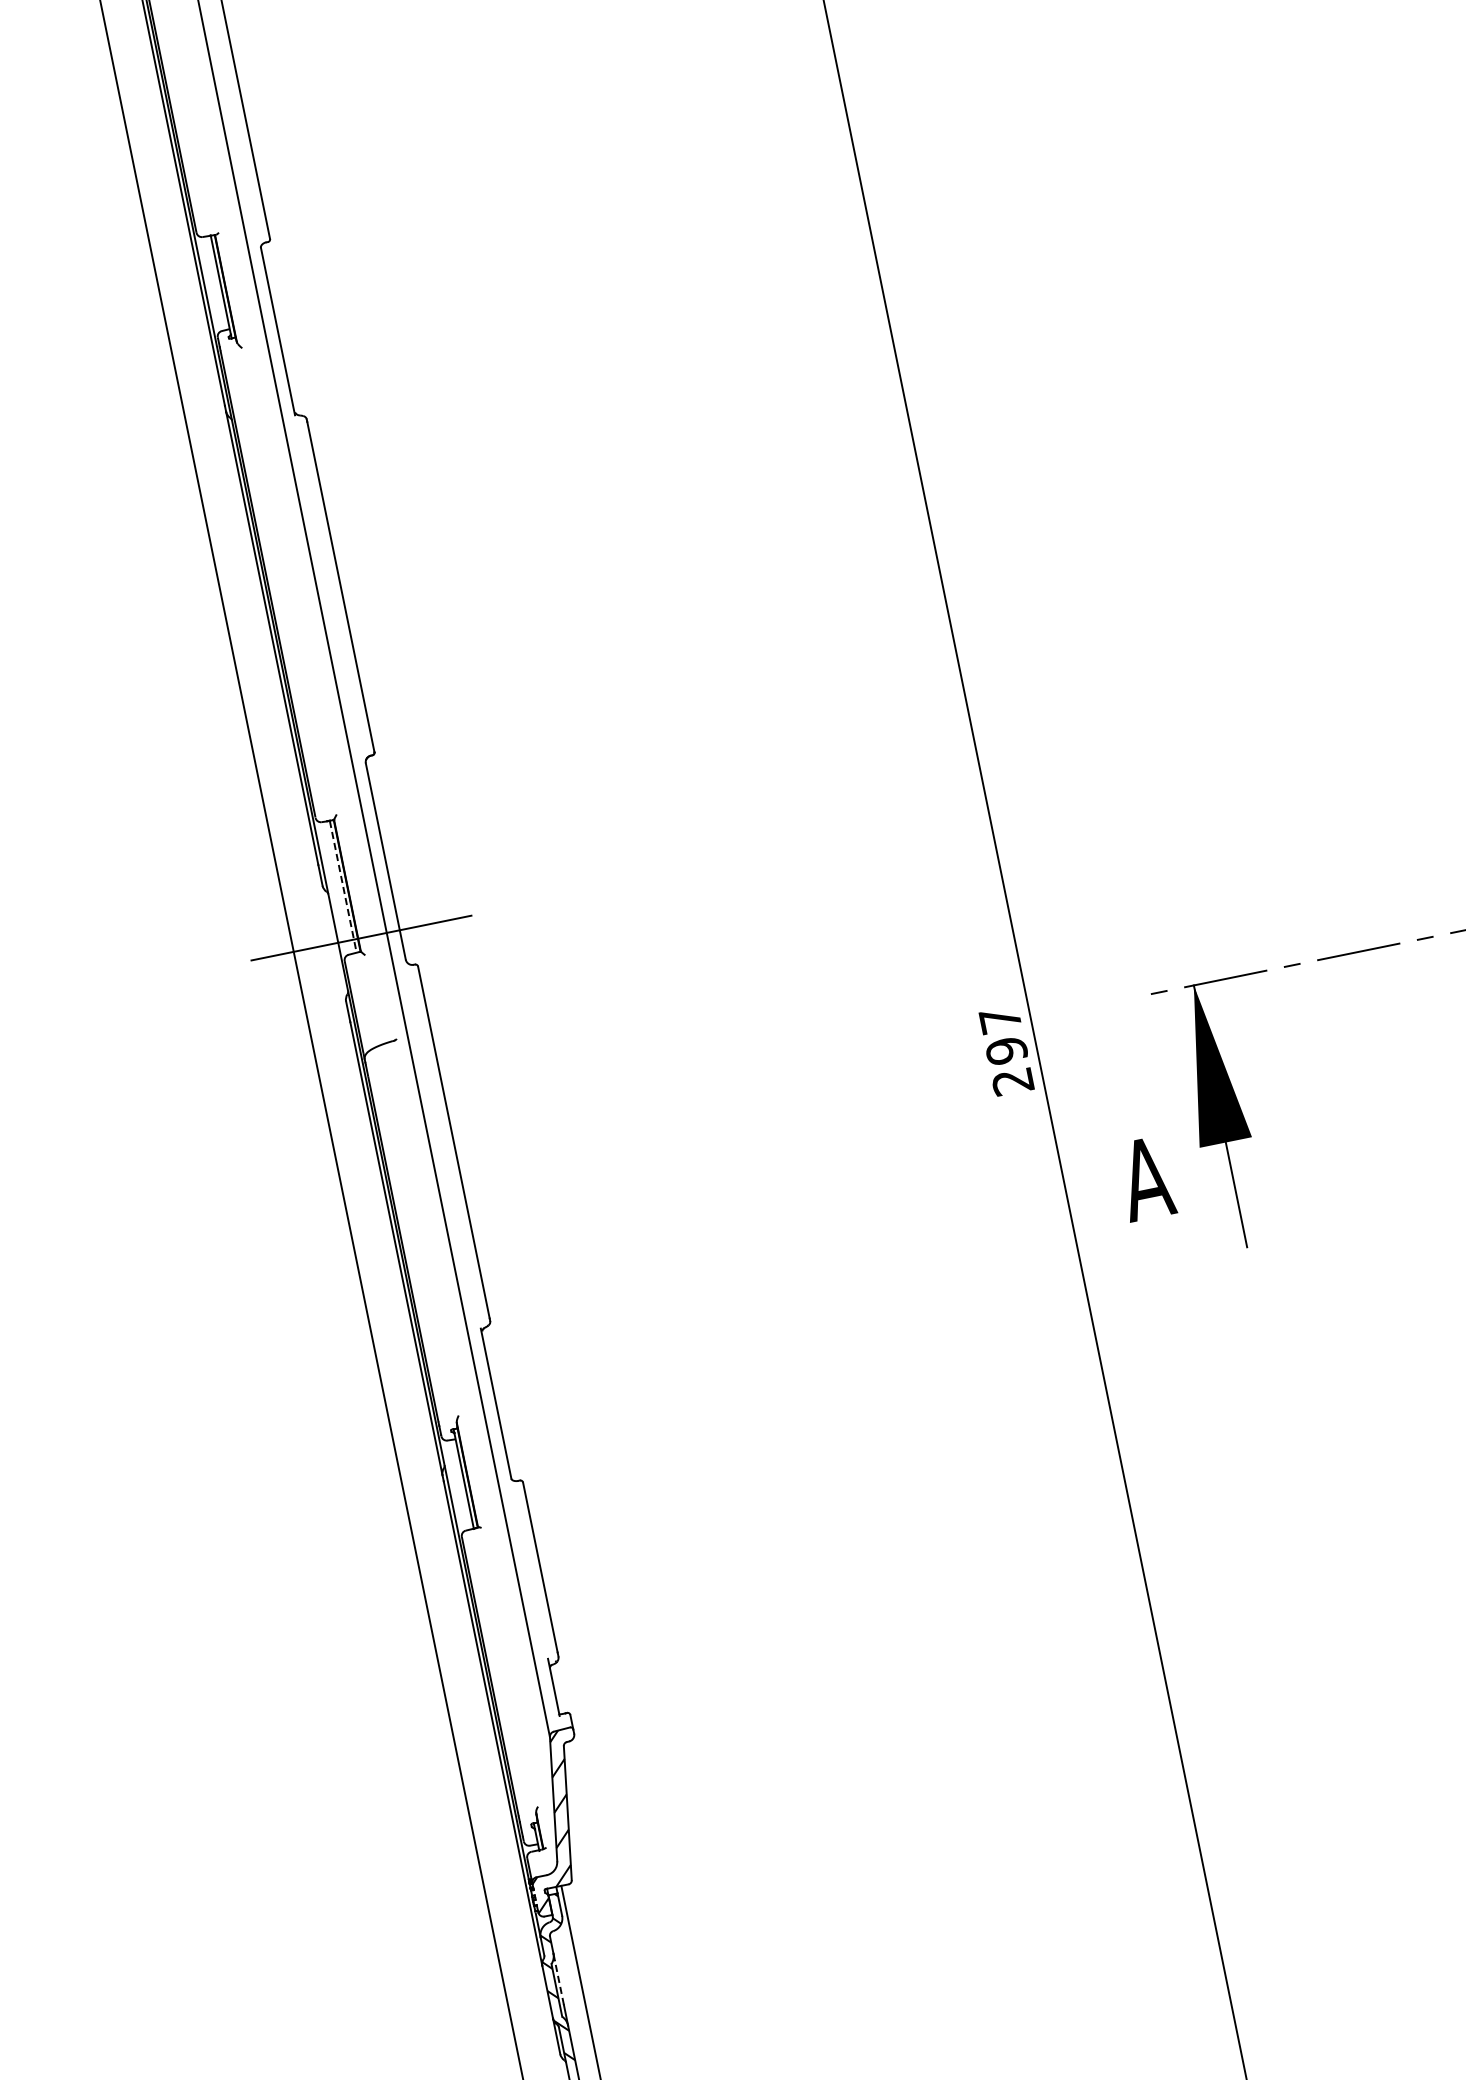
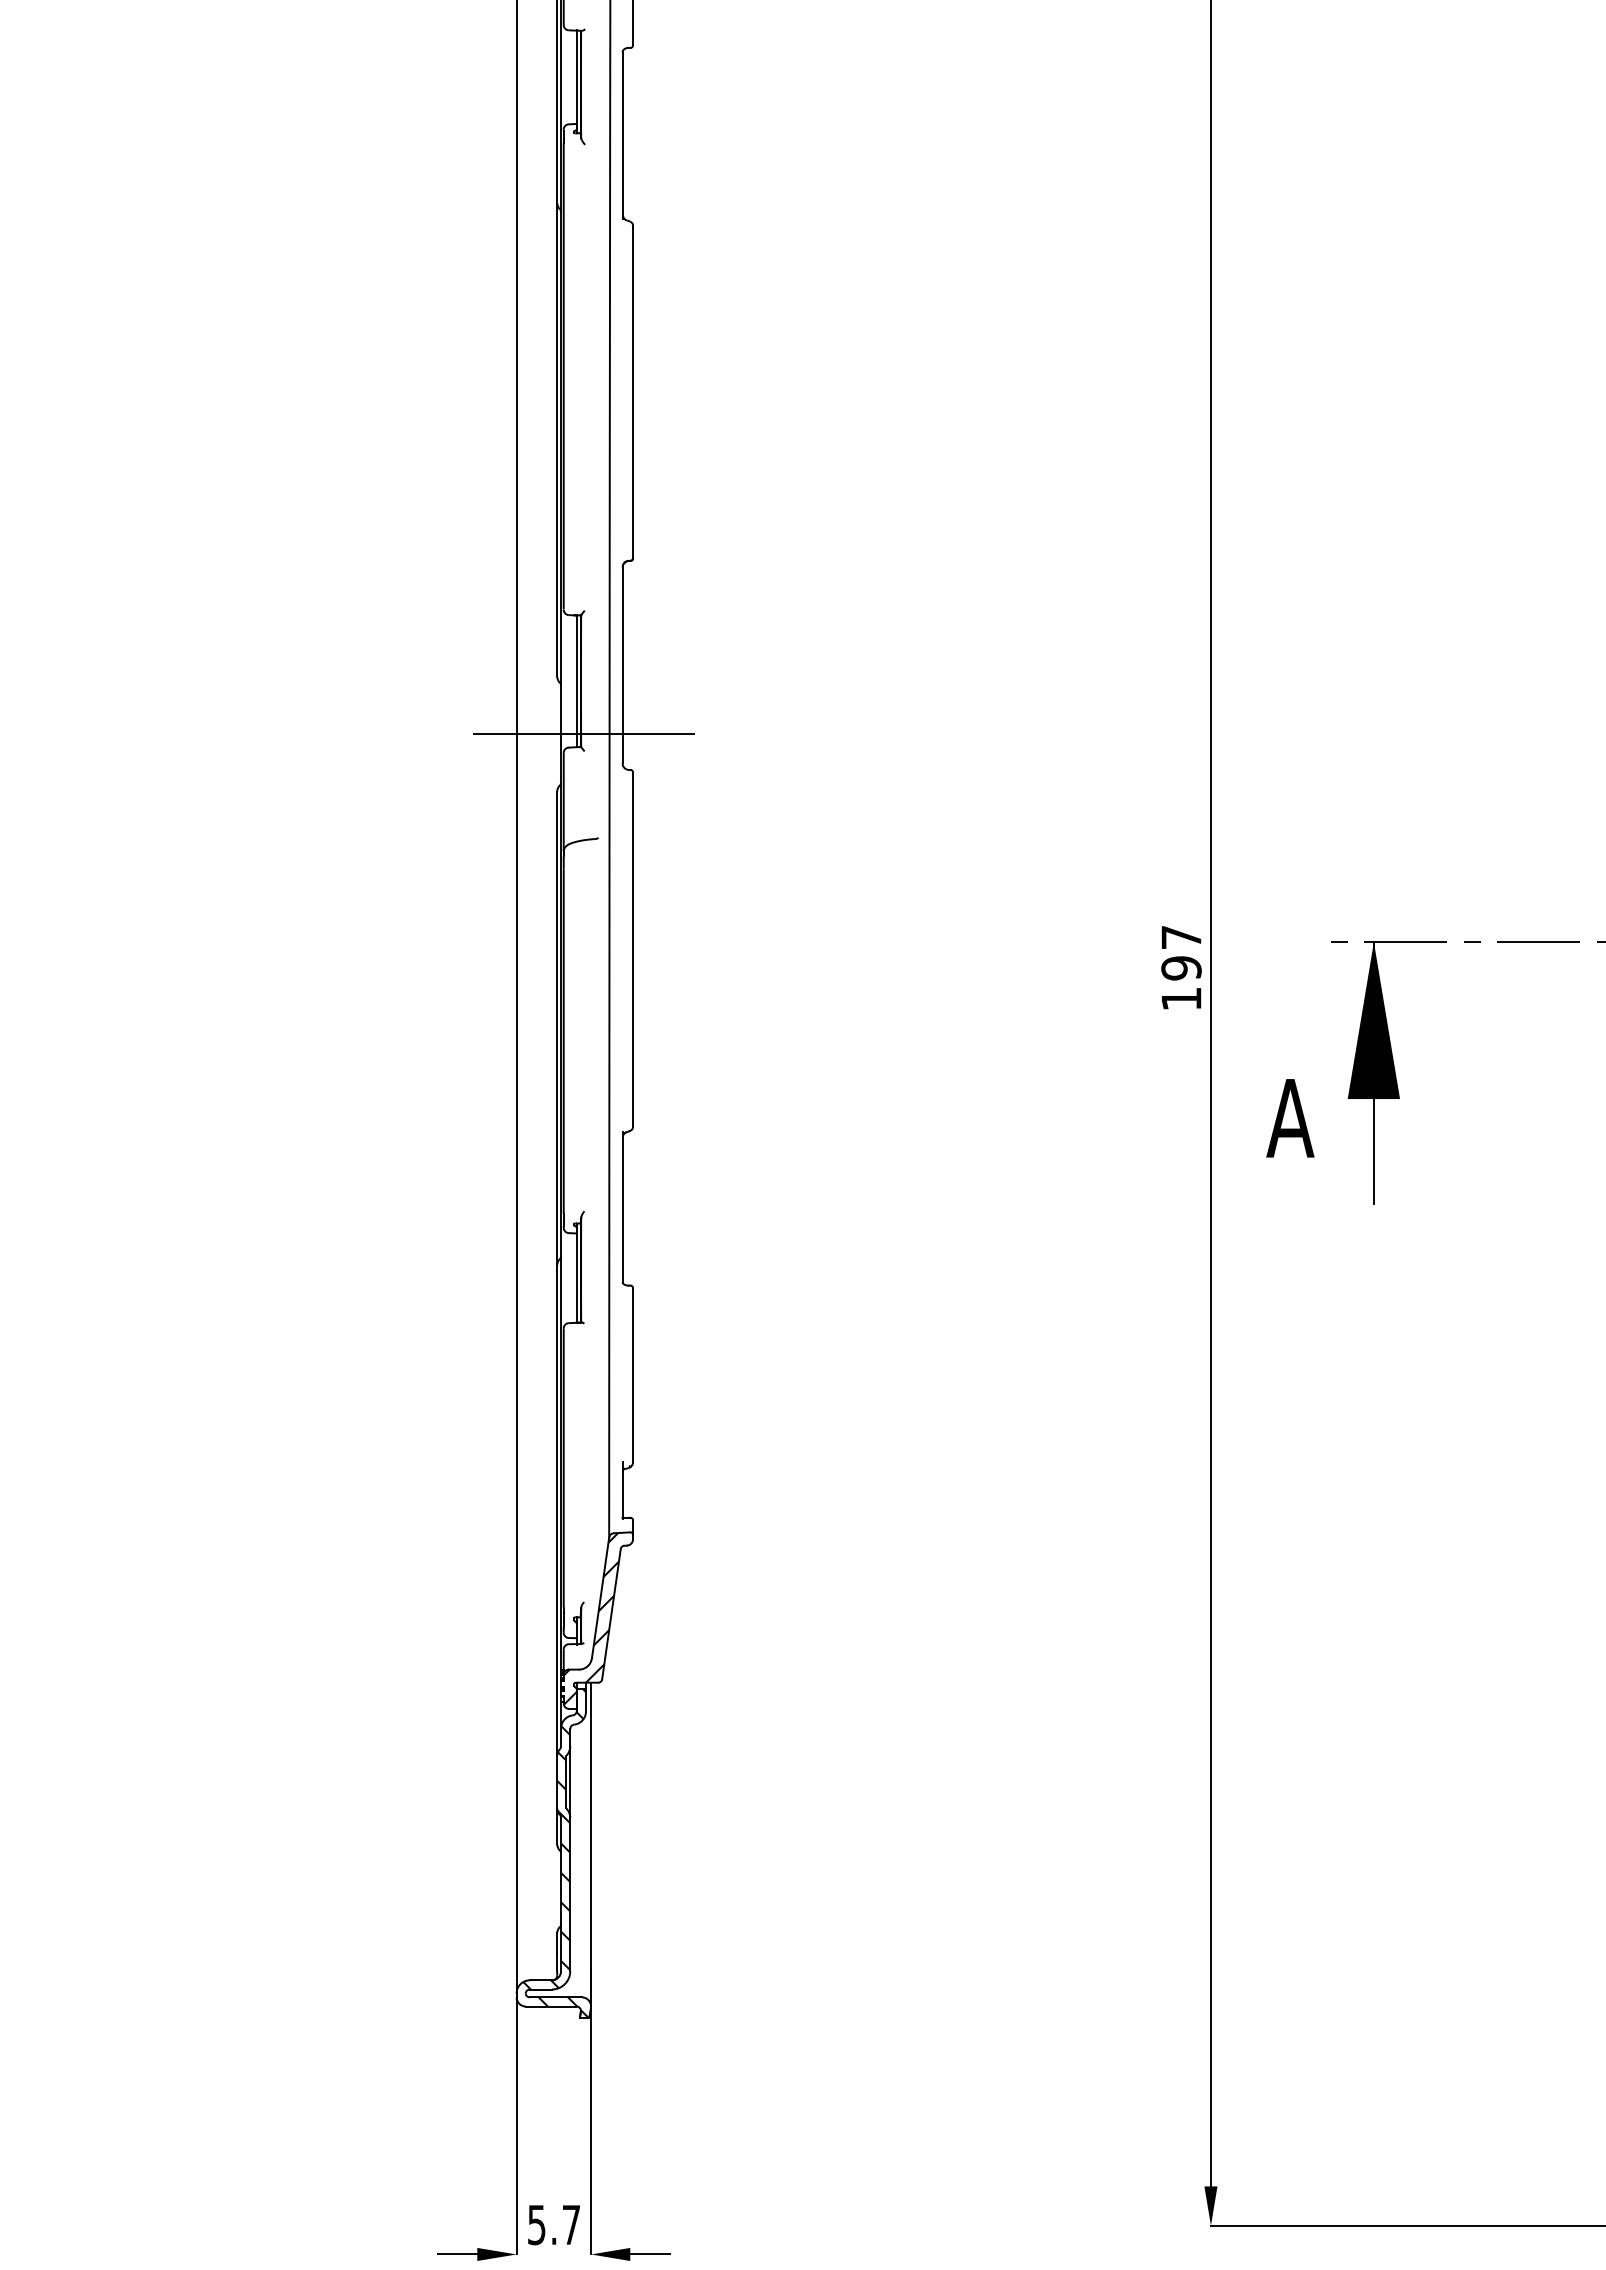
line: (342, 887) -> (576, 681), dashed -> solid
text: (1013, 1082) -> (1181, 999), 297 -> 197
line: (559, 1981) -> (570, 1774), dashed -> solid

